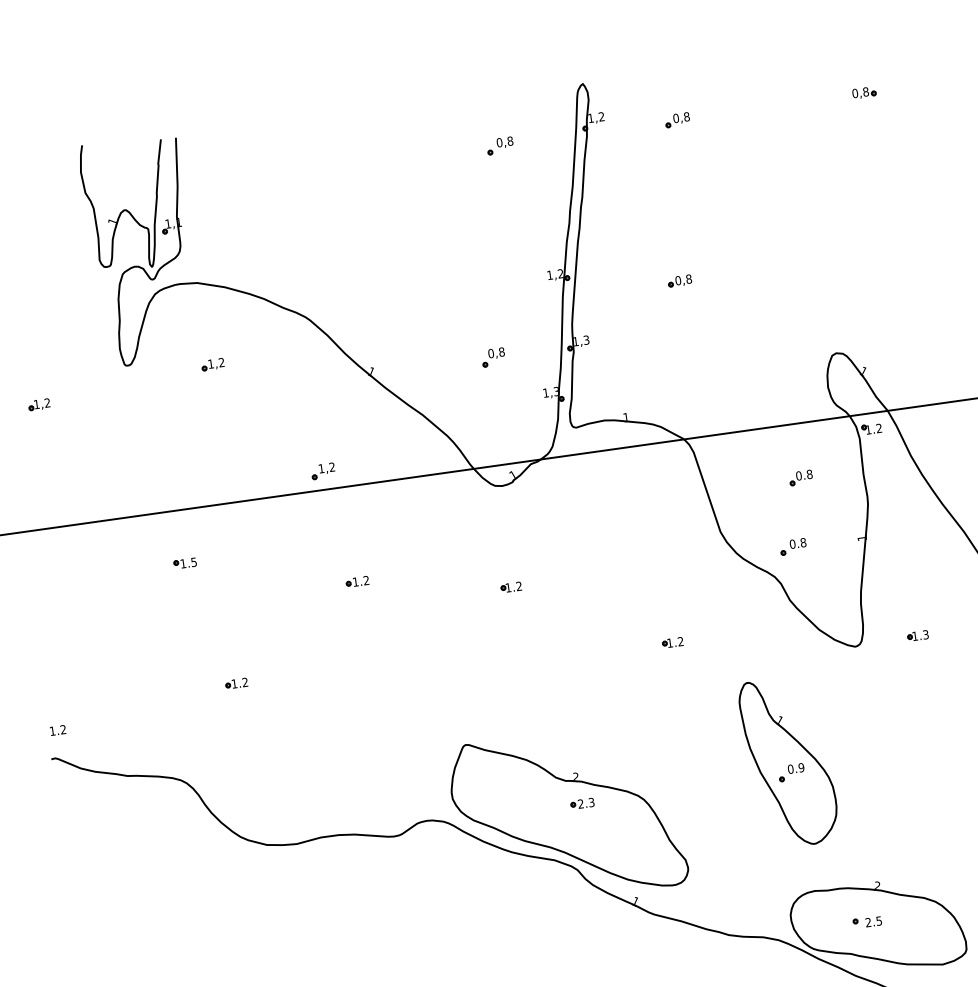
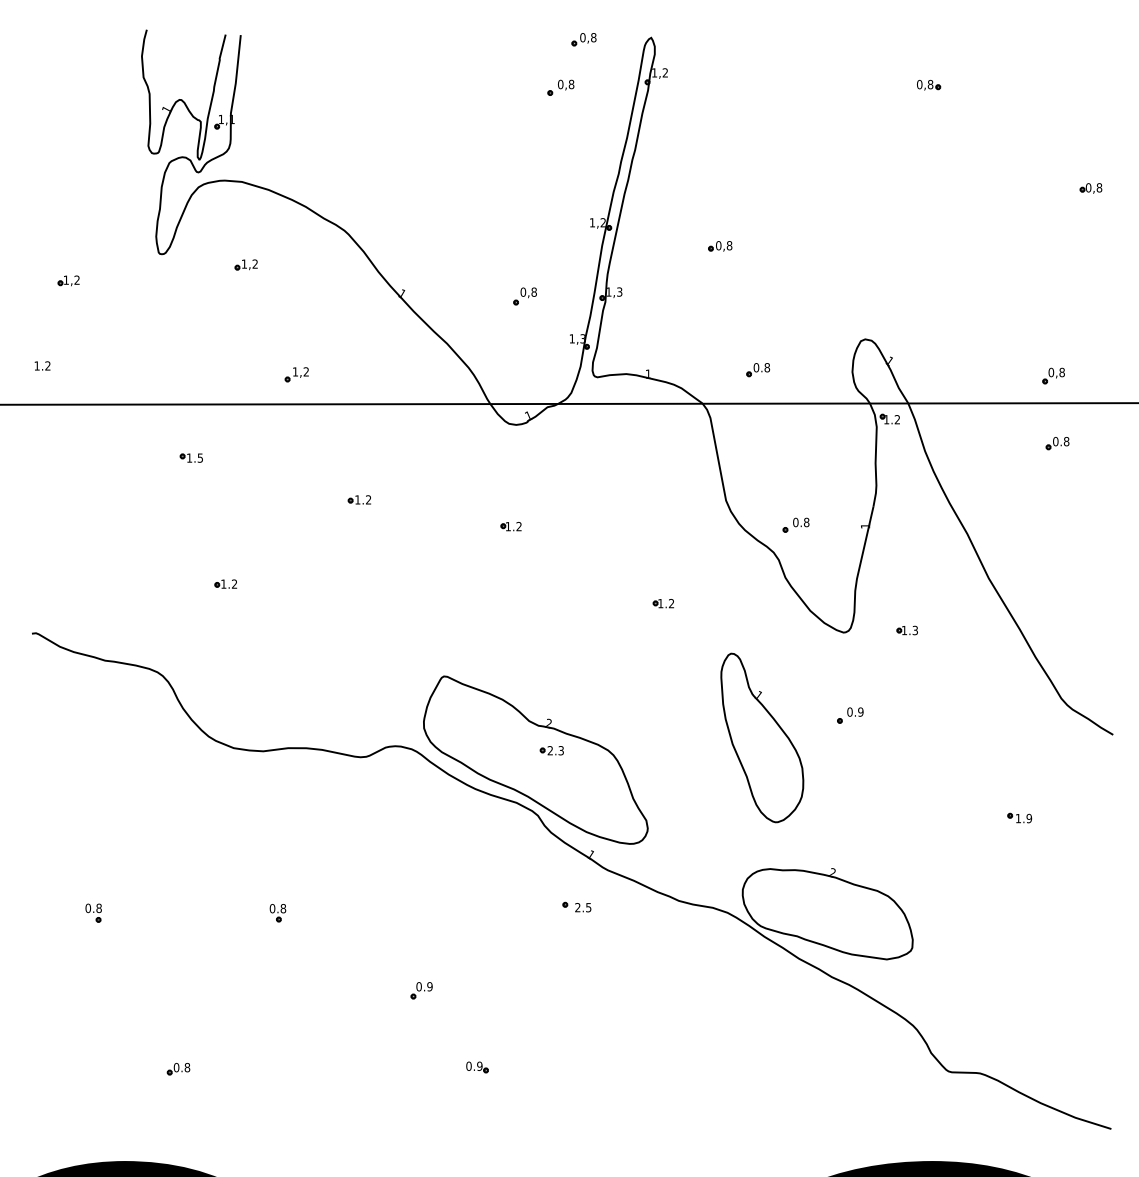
part: (676, 120) -> (583, 39), moved
part: (322, 471) -> (296, 374), moved
part: (801, 478) -> (758, 370), moved
text: (57, 729) -> (42, 365), moved
part: (791, 772) -> (850, 715), moved
part: (866, 921) -> (576, 906), moved

